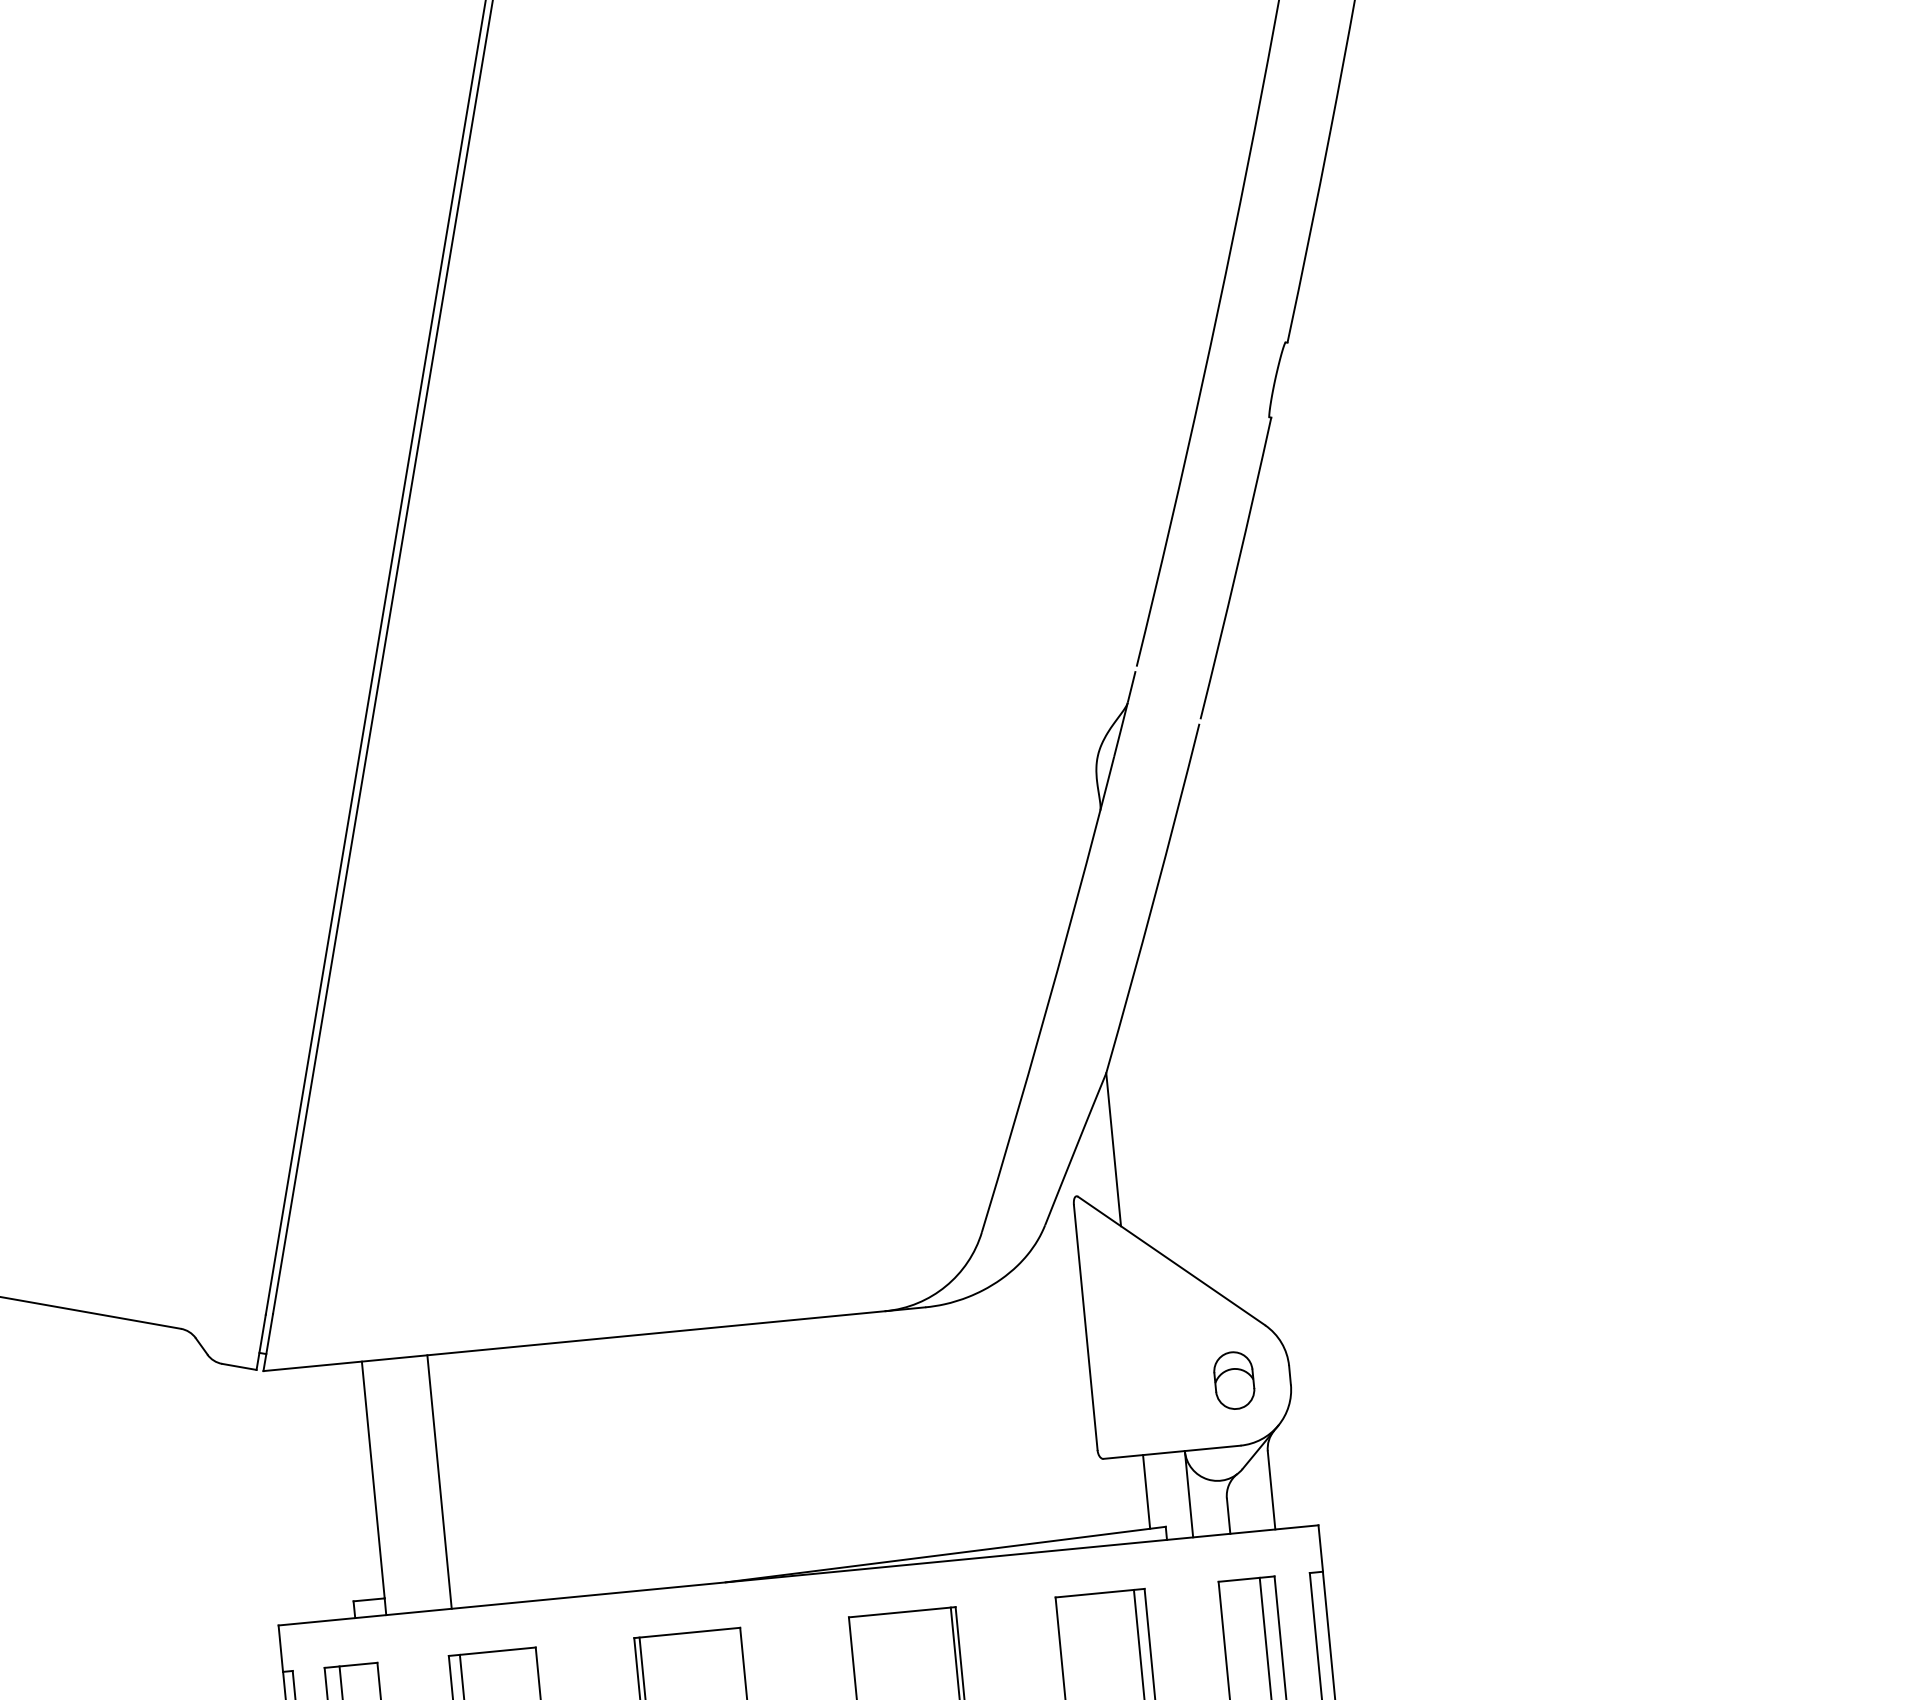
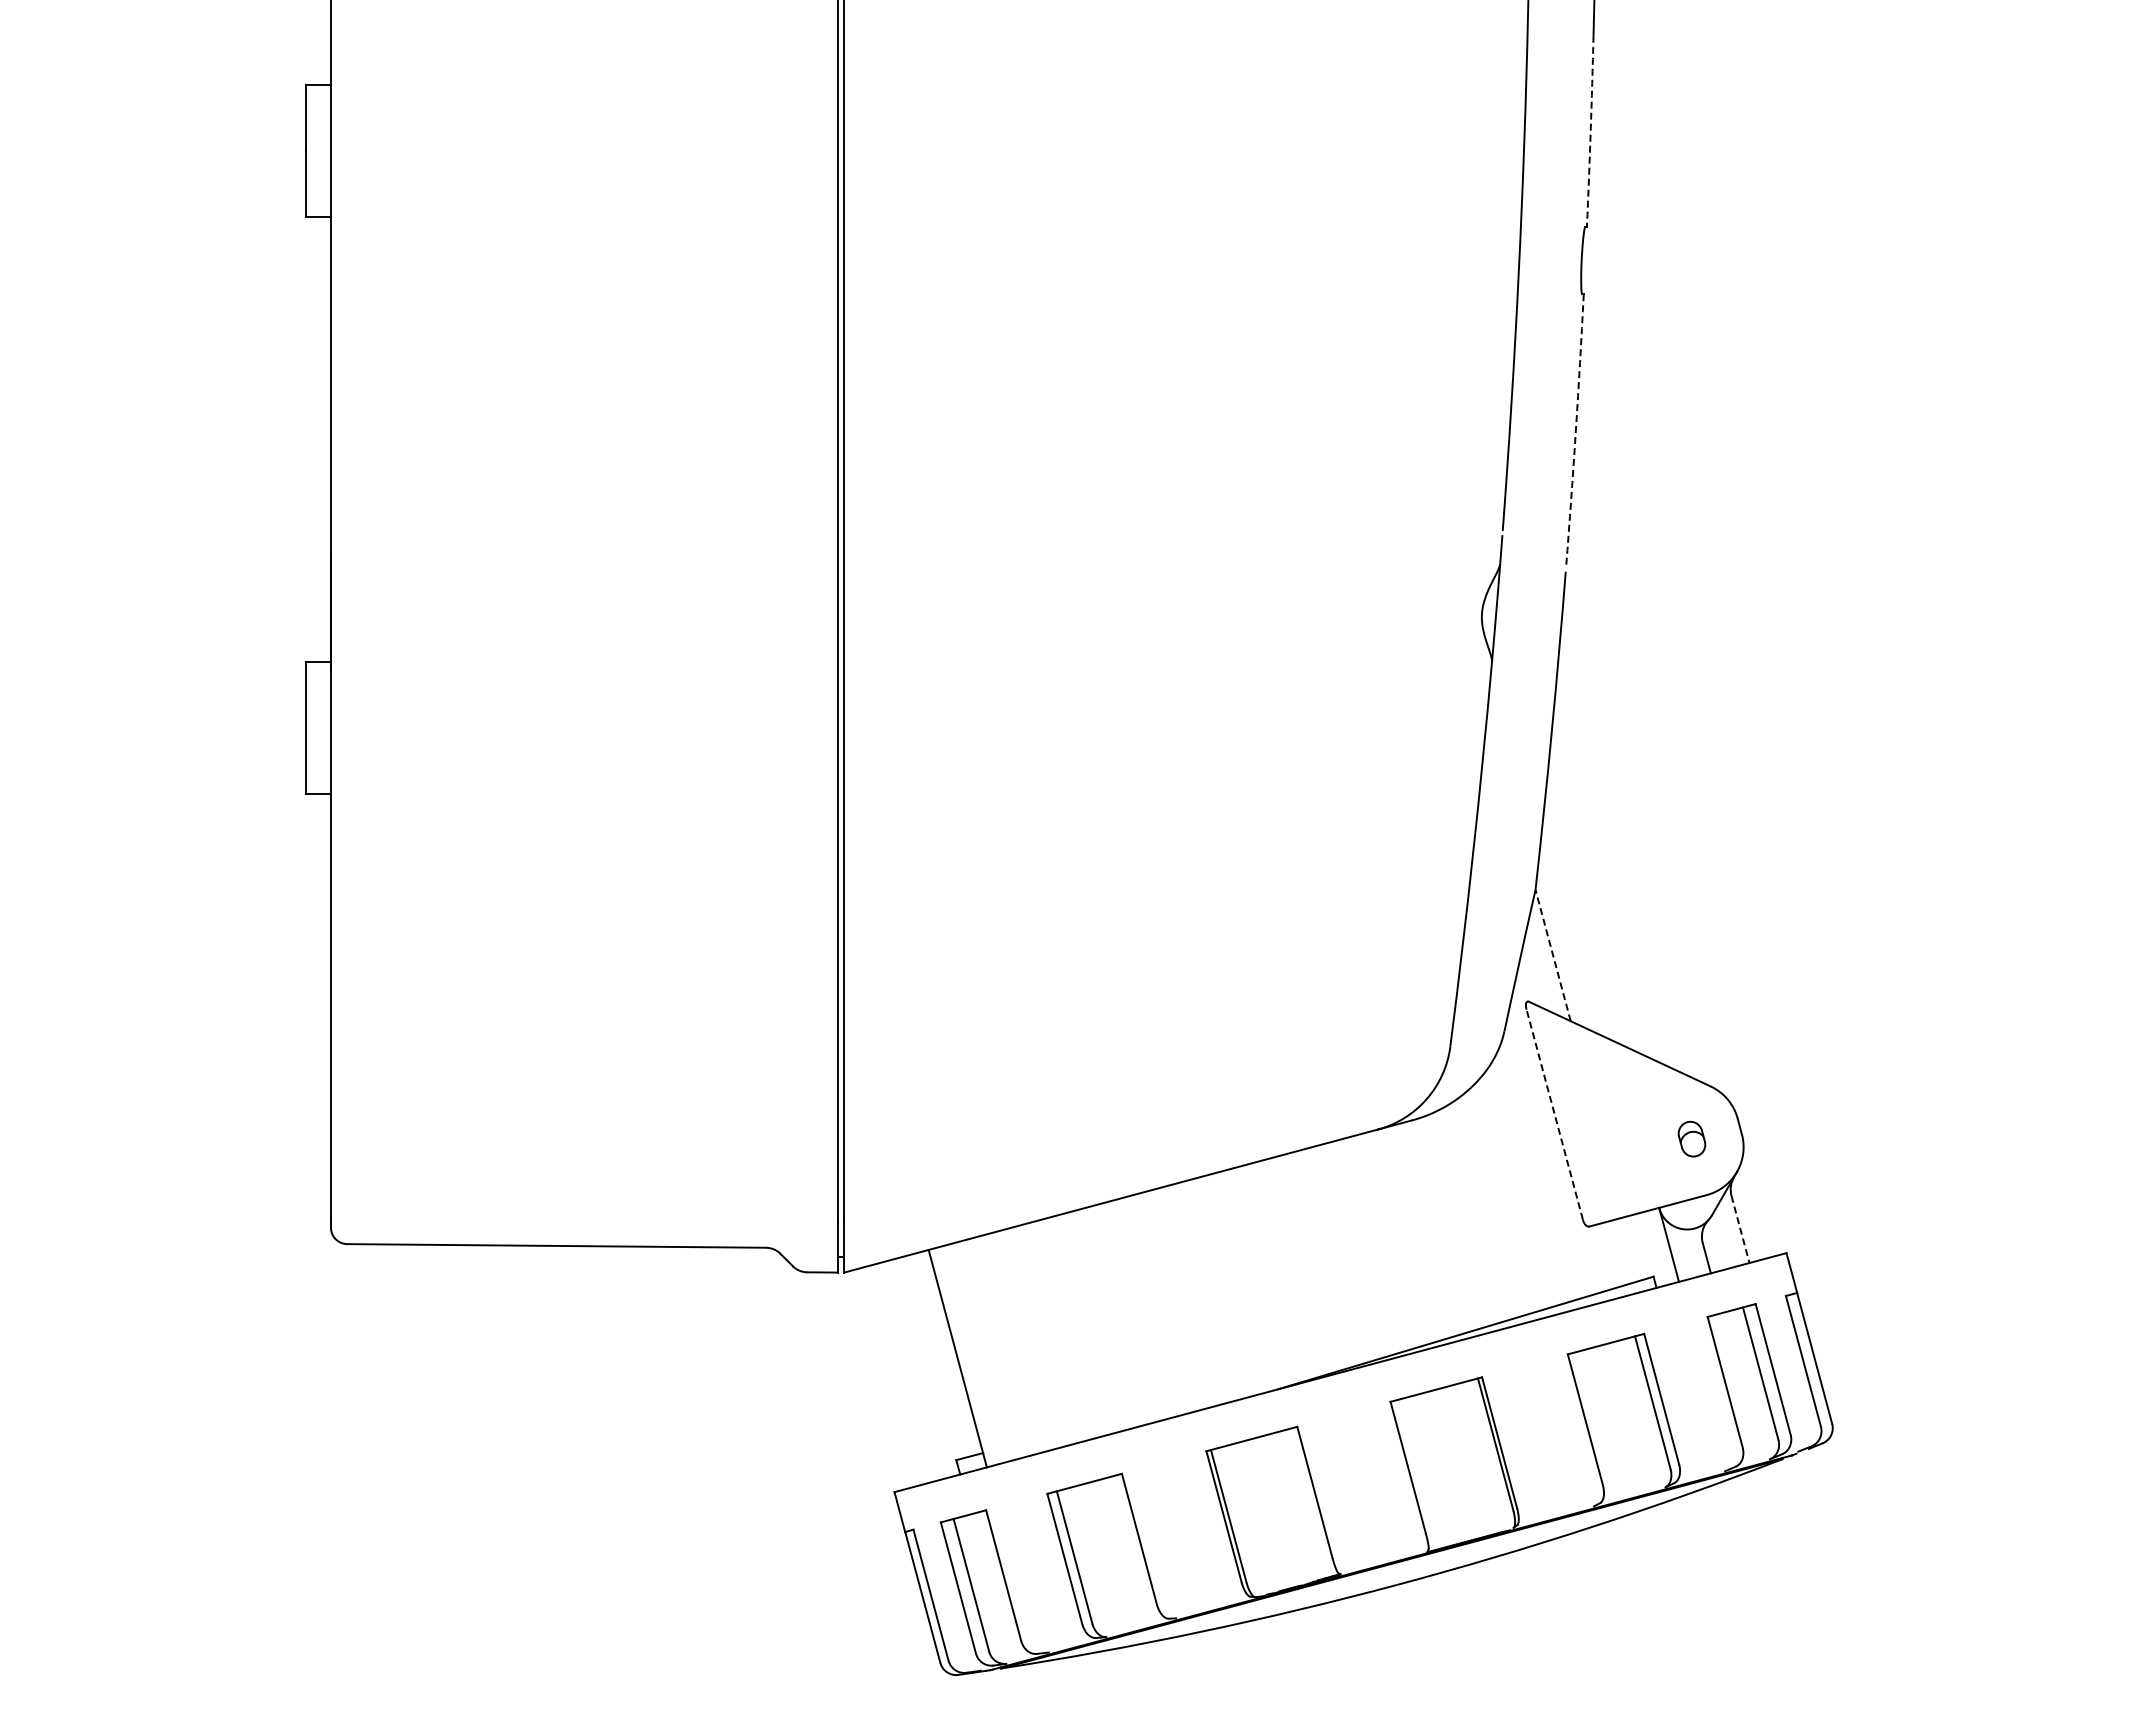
arc: (1309, 237) -> (1590, 131), solid -> dashed
arc: (1236, 568) -> (1575, 430), solid -> dashed
line: (1114, 1149) -> (1553, 955), solid -> dashed
line: (1085, 1327) -> (1554, 1114), solid -> dashed
part: (1233, 1379) -> (1691, 1138), size x0.7
line: (439, 1481) -> (1013, 1343), removed
line: (1271, 1490) -> (1740, 1229), solid -> dashed
line: (1146, 1491) -> (1631, 1248), removed

